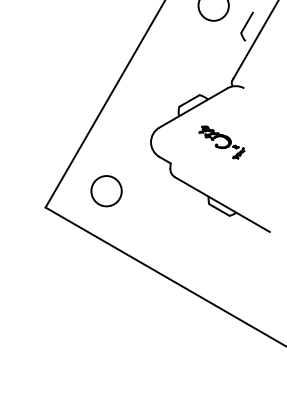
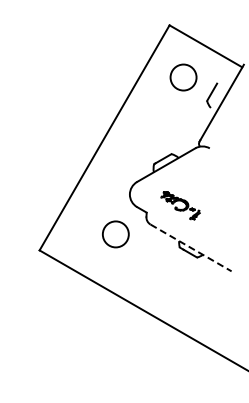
part: (221, 142) -> (180, 205), moved
circle: (106, 191) -> (115, 234), moved
line: (222, 204) -> (191, 247), solid -> dashed

